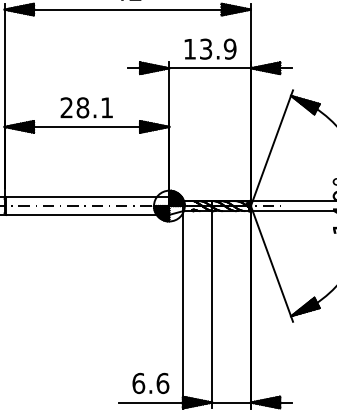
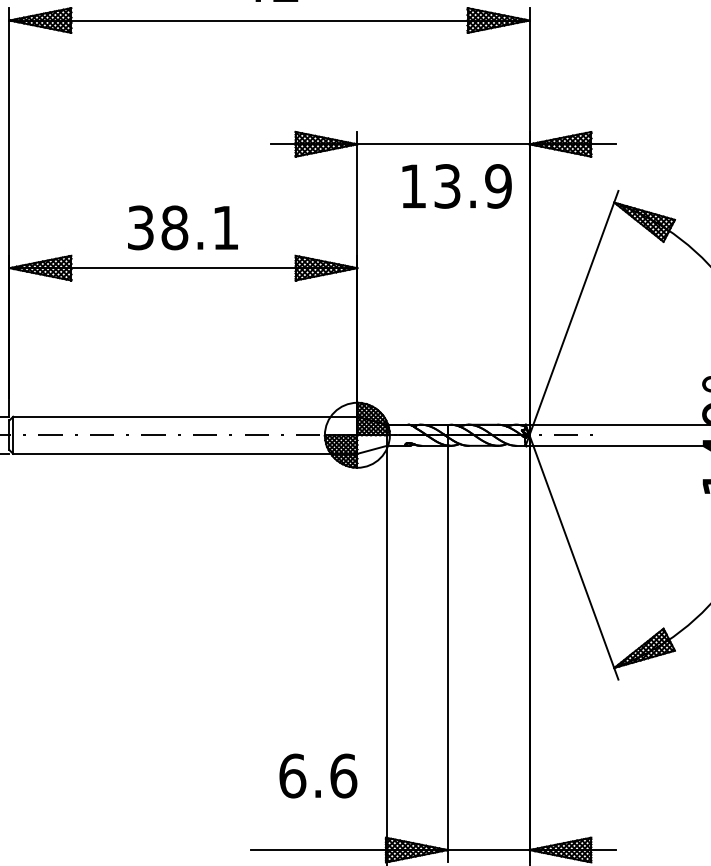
text: (210, 48) -> (456, 184), moved
text: (66, 107) -> (140, 227), 28.1 -> 38.1
text: (150, 382) -> (317, 773), moved

